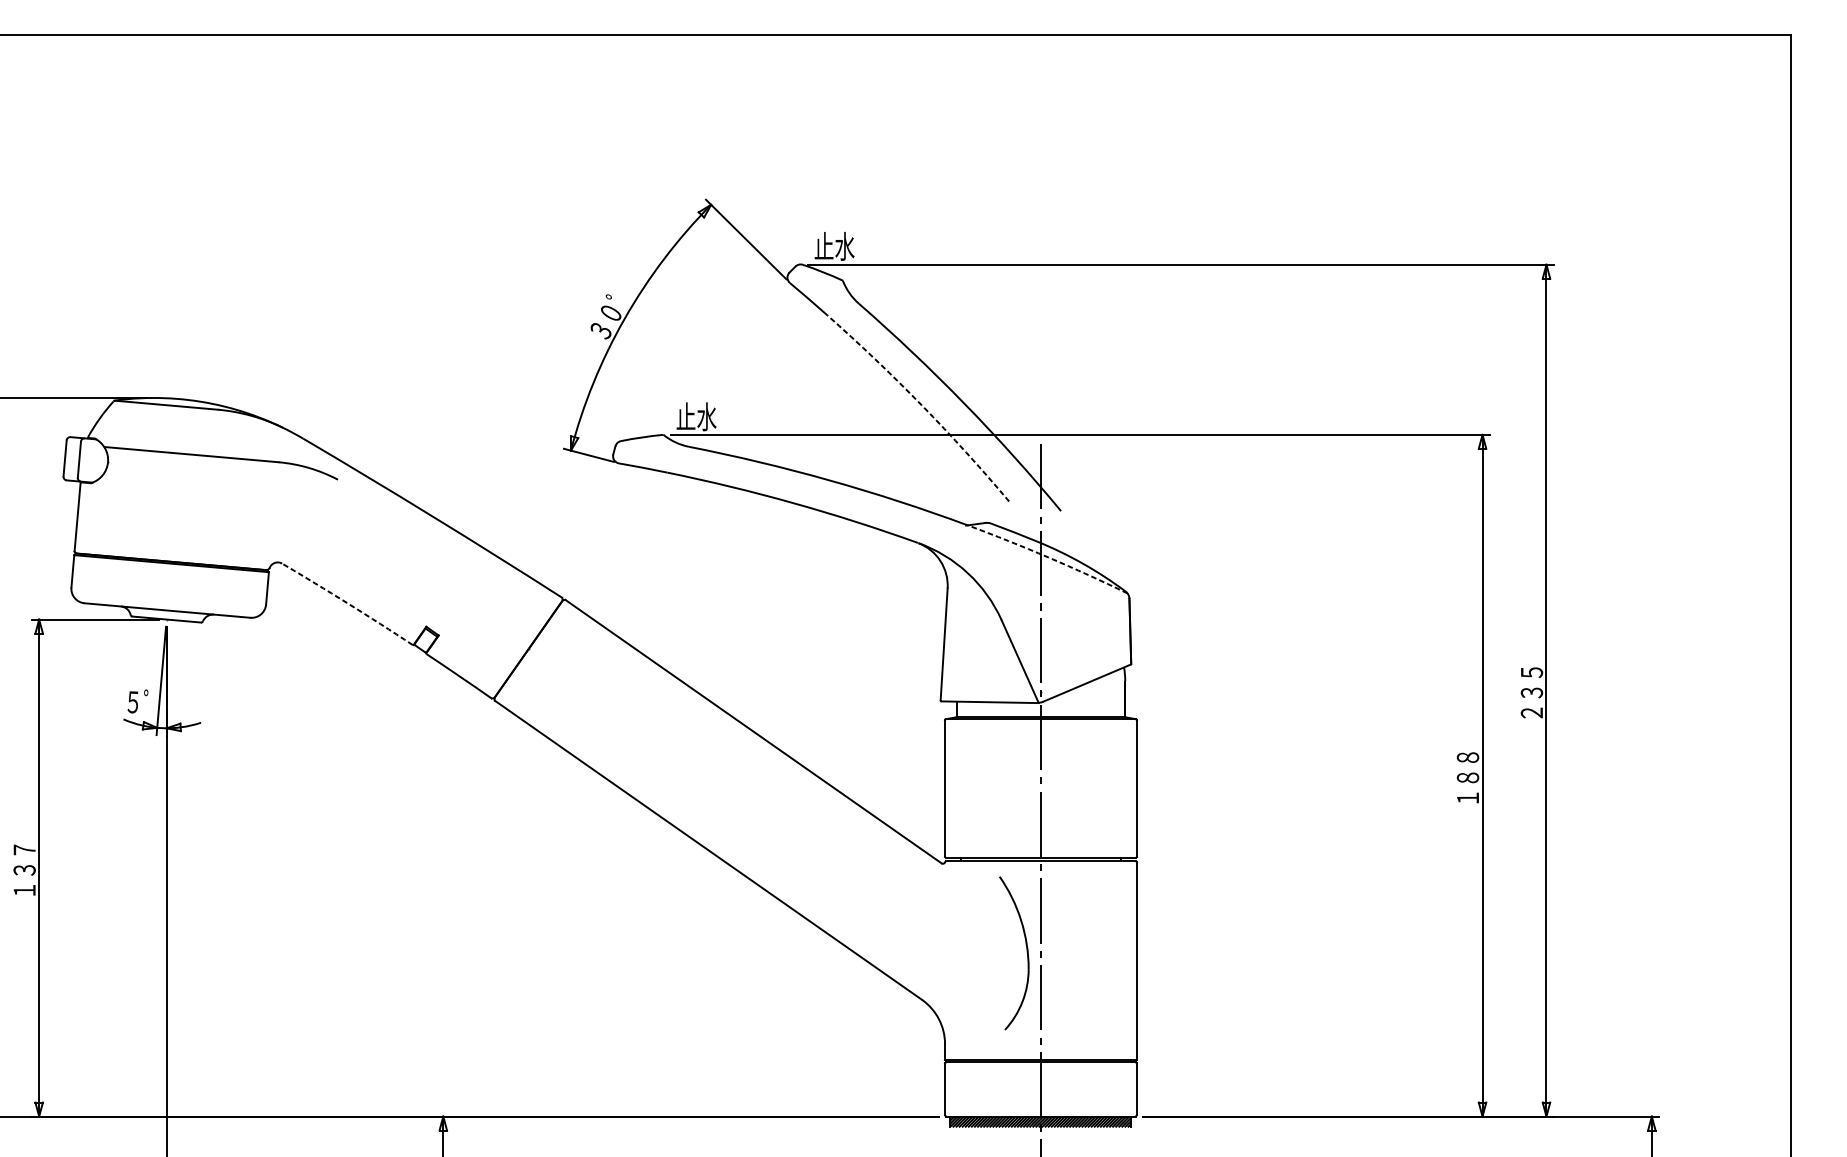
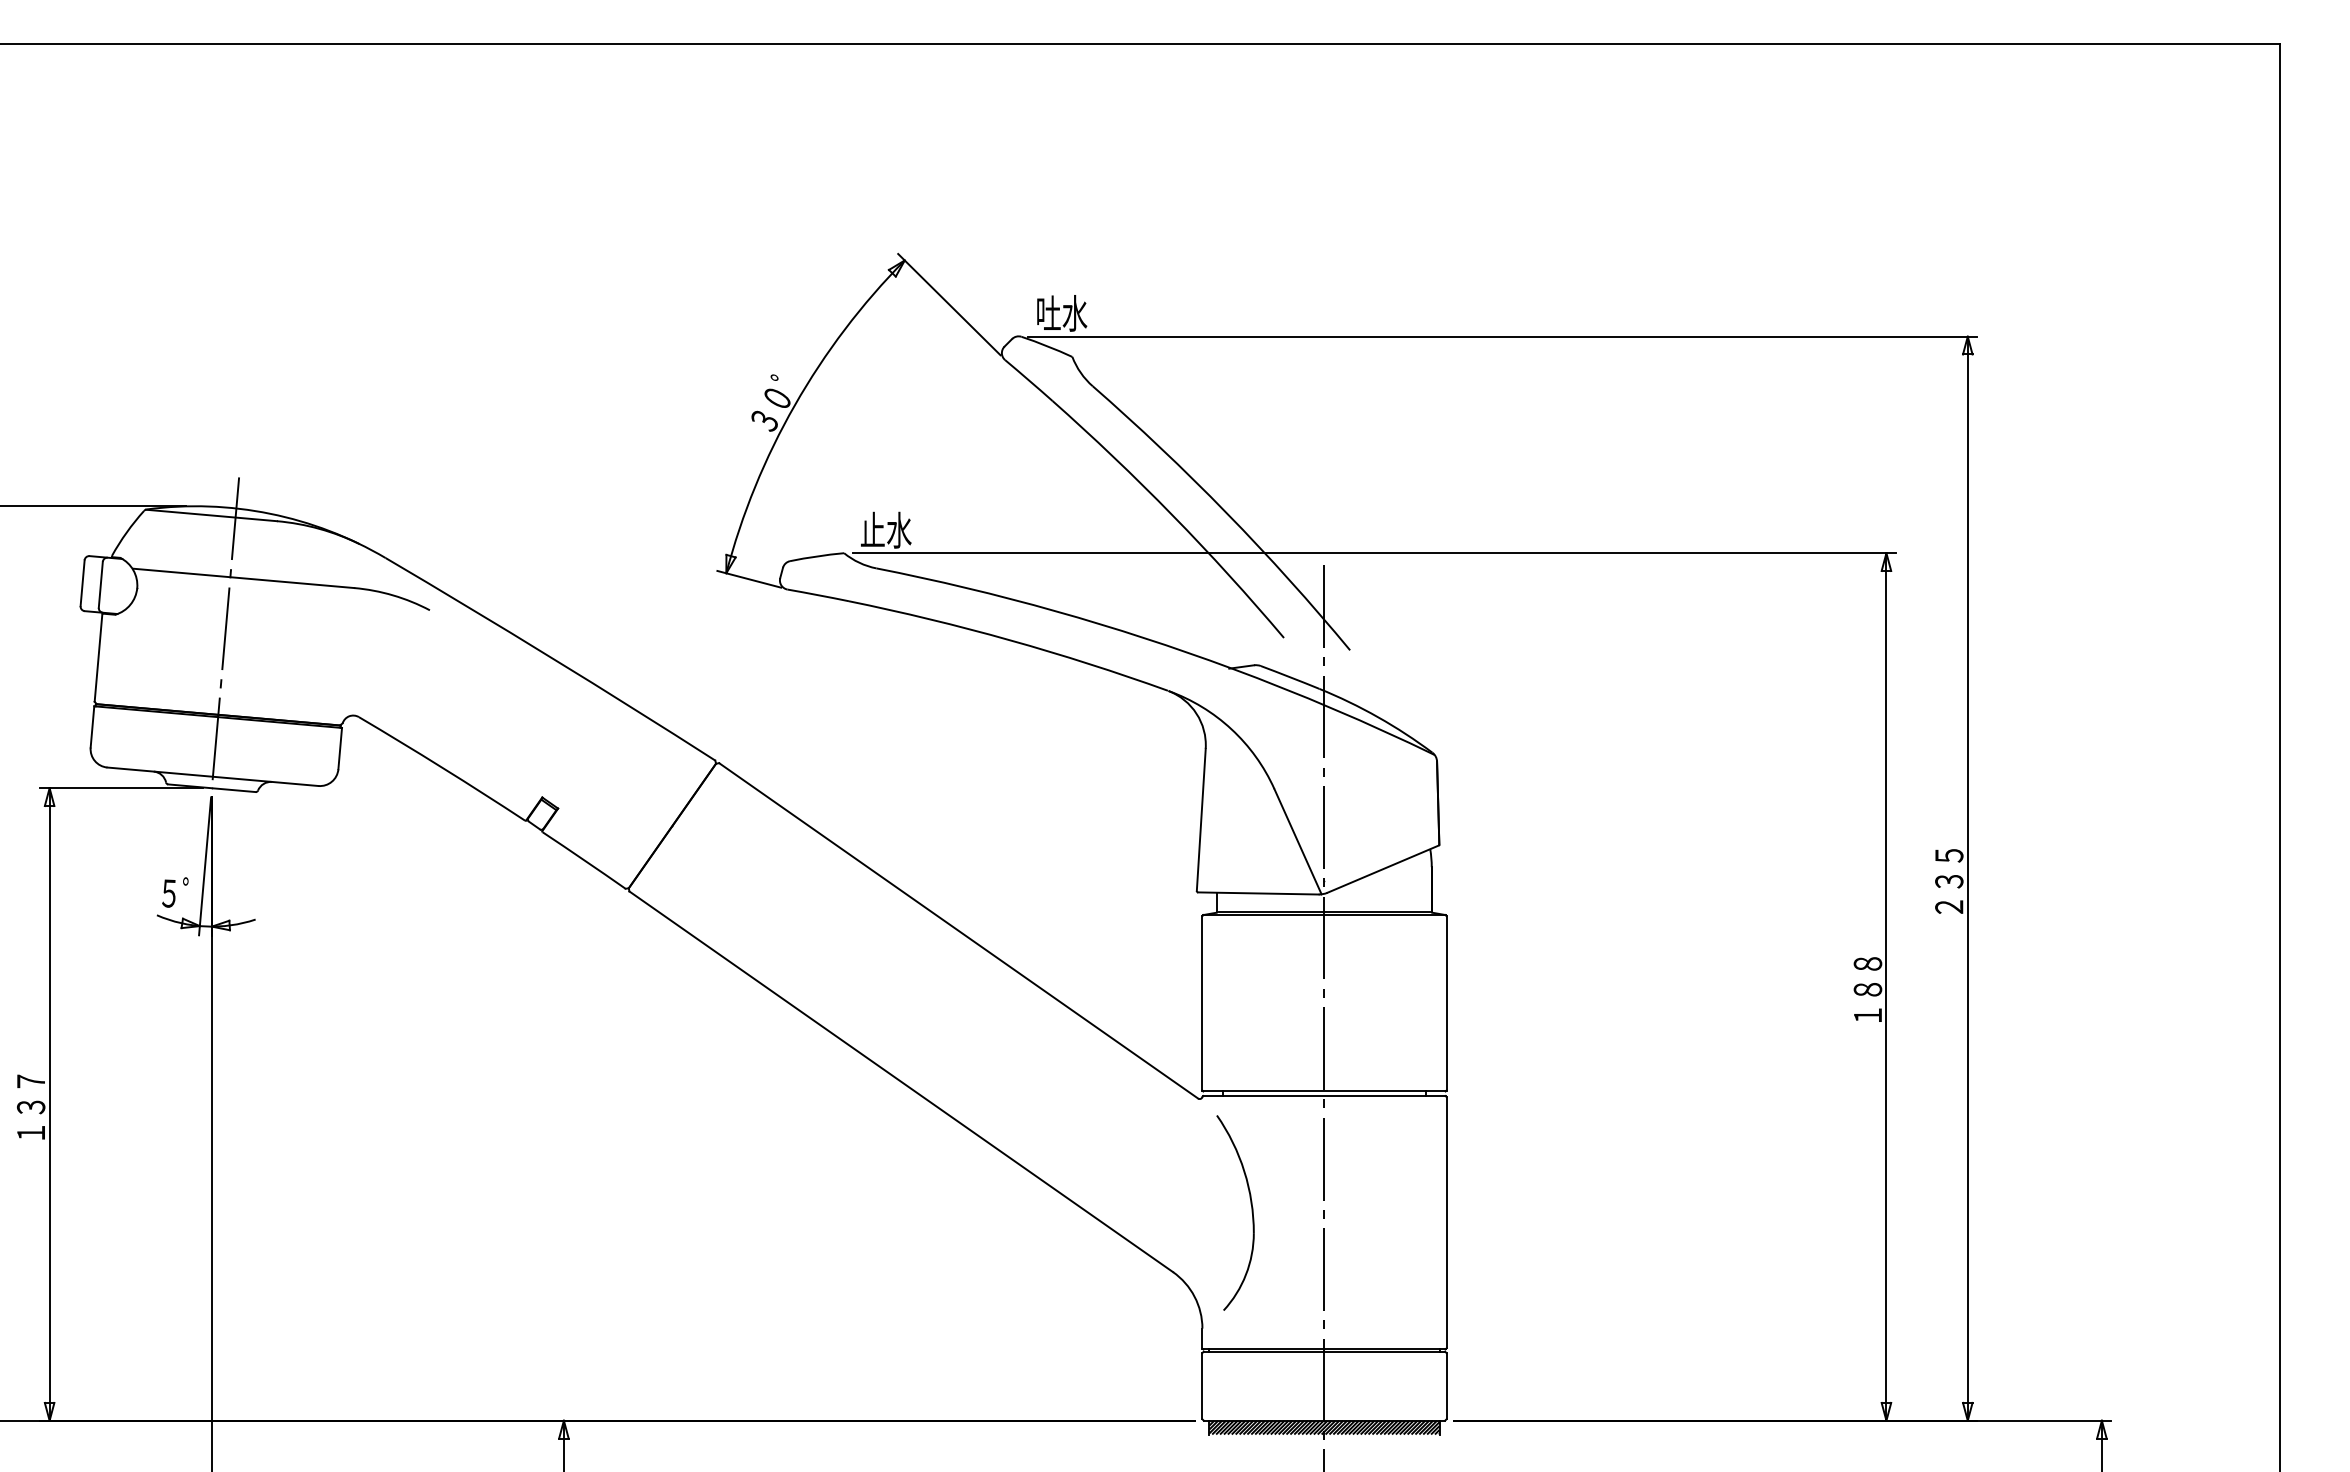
text: (824, 245) -> (1048, 312), 止水 -> 吐水
arc: (921, 405) -> (1172, 515), dashed -> solid
line: (177, 497) -> (225, 632), added
arc: (1048, 557) -> (1334, 709), dashed -> solid
arc: (347, 603) -> (442, 767), dashed -> solid
part: (1026, 952) -> (1251, 1212), moved

